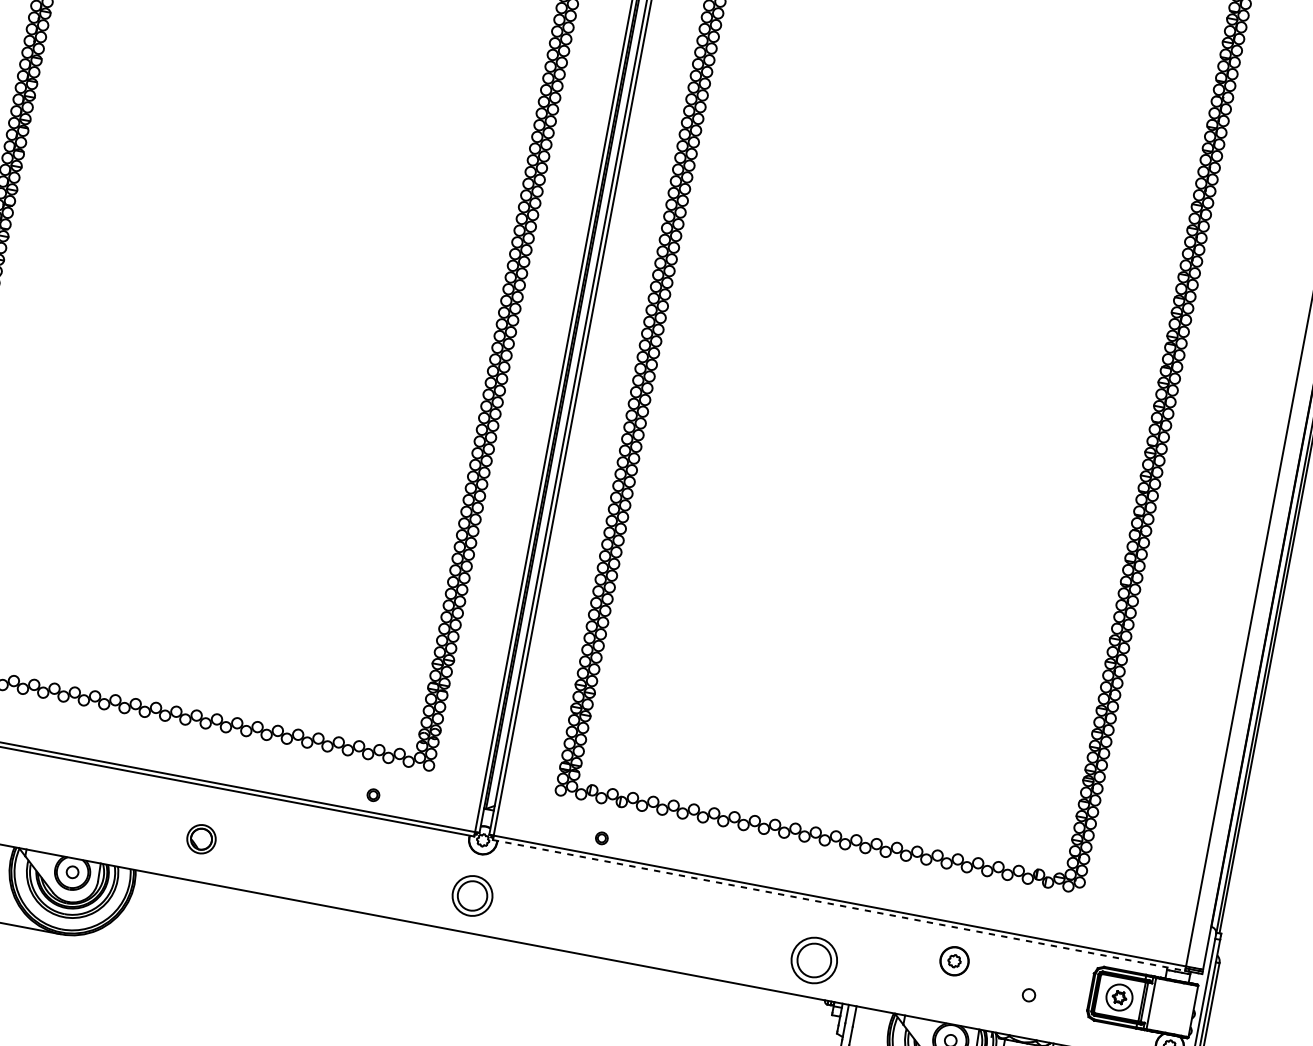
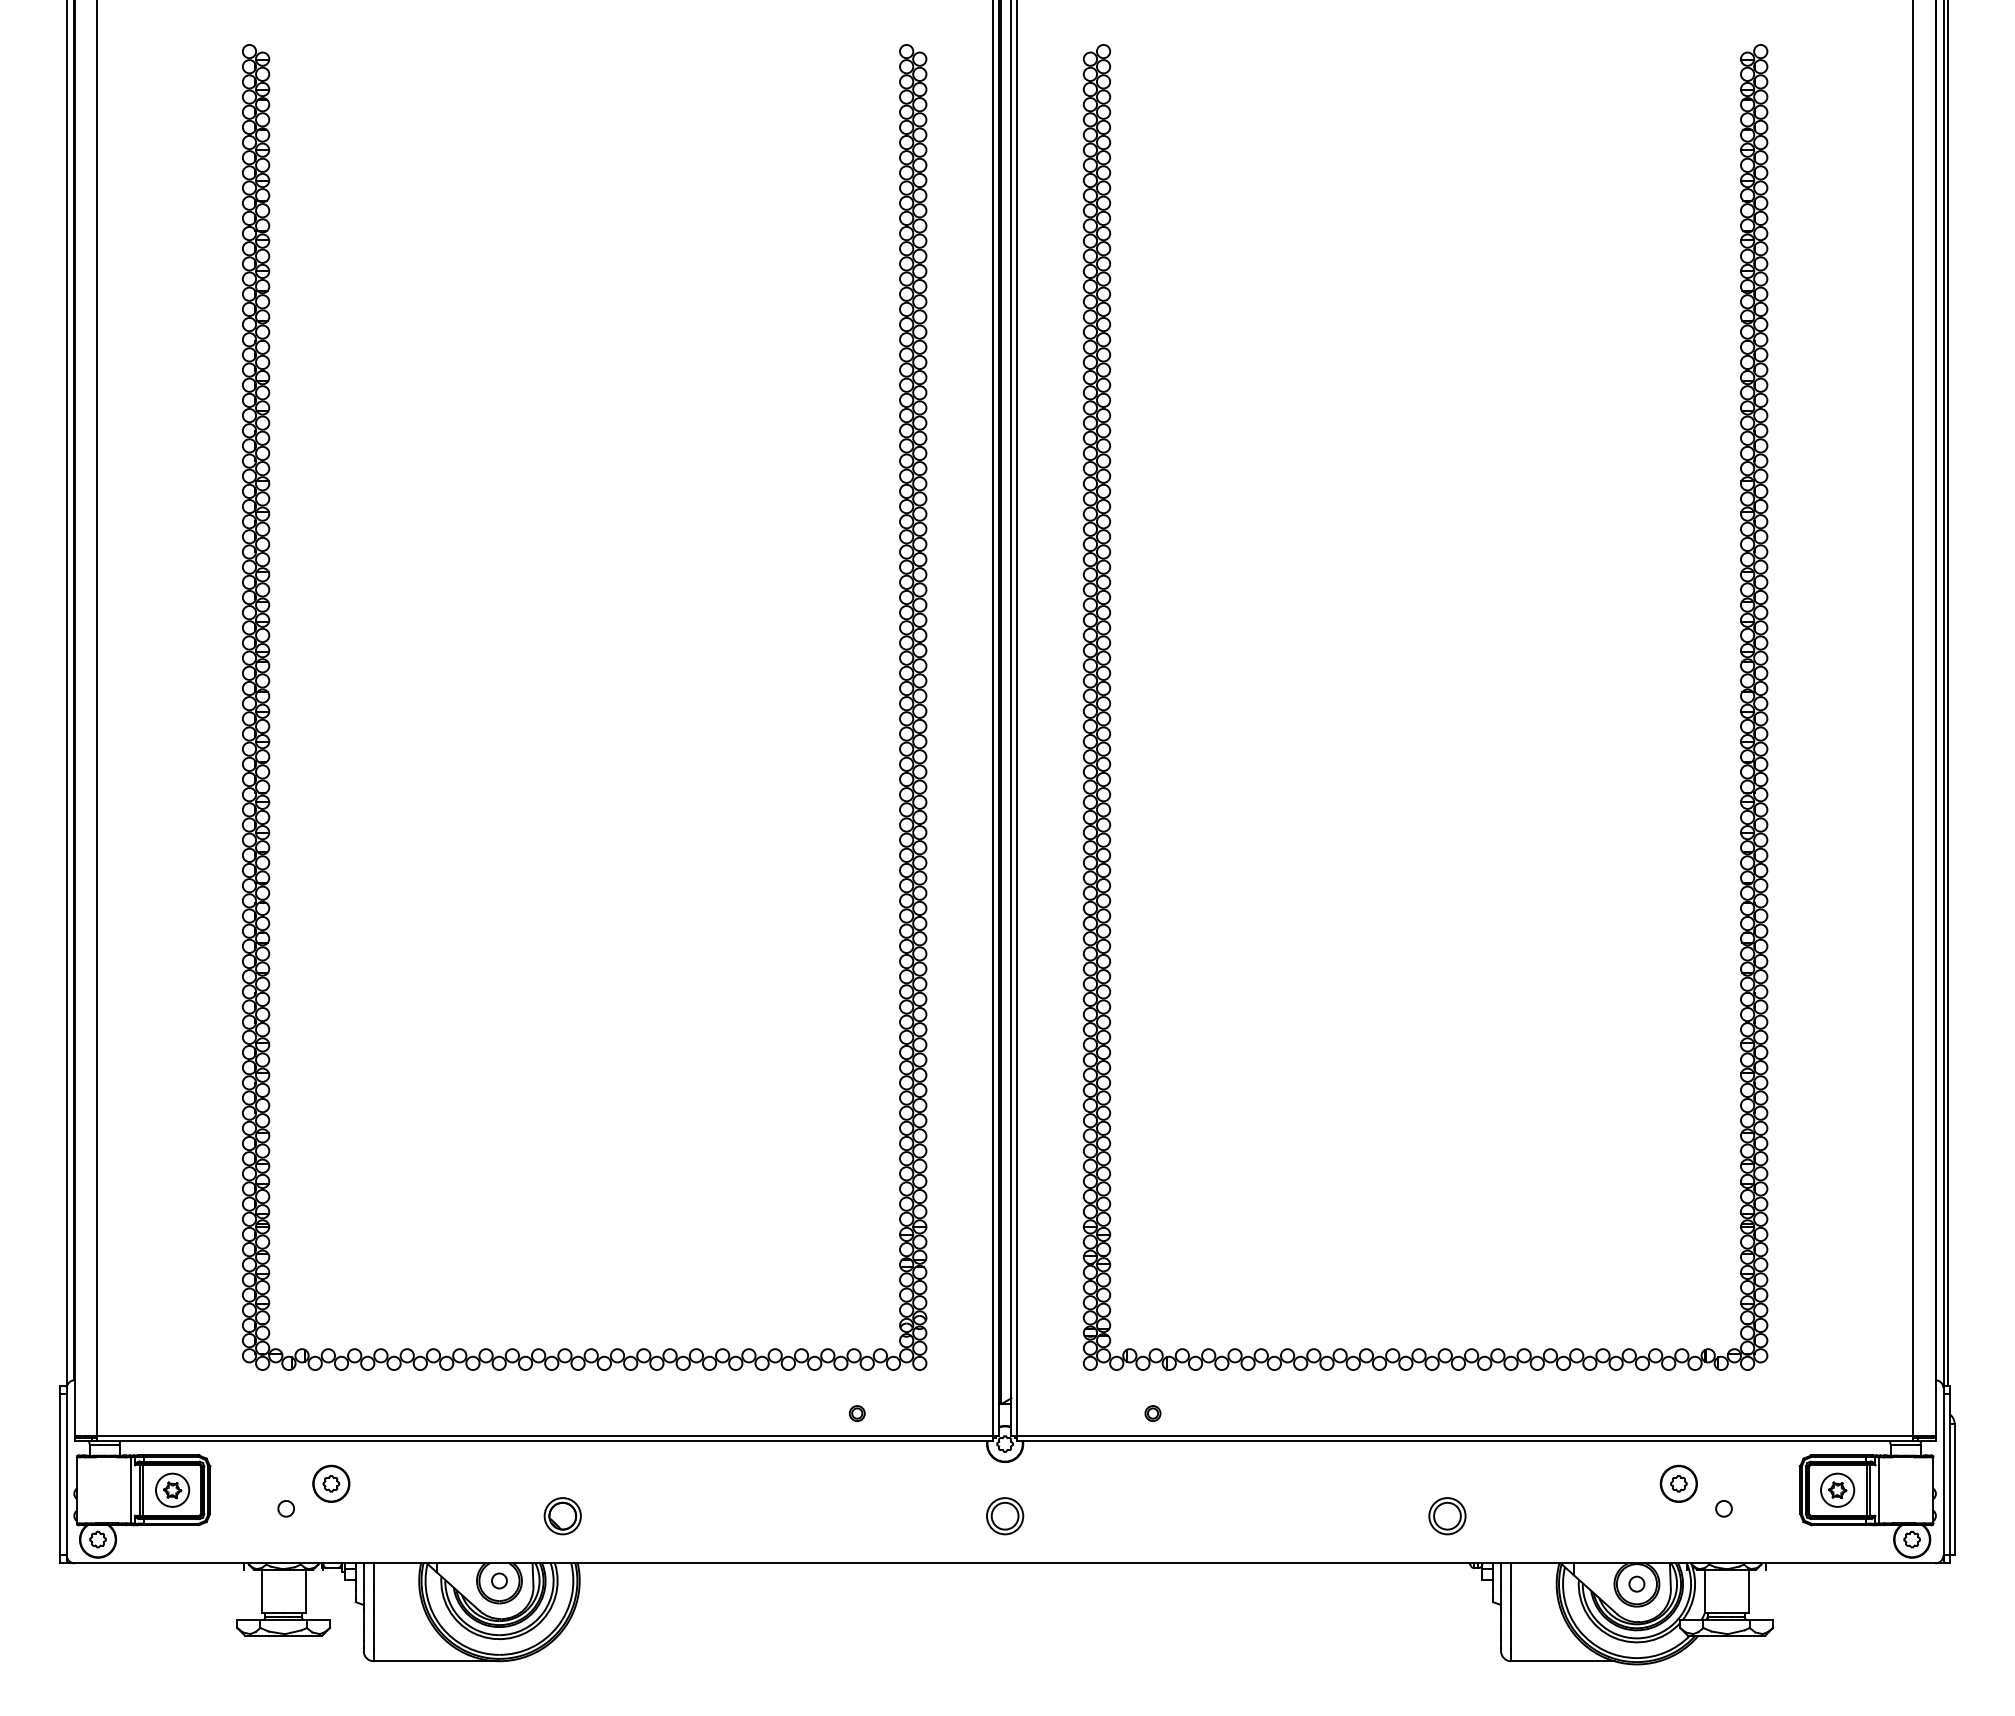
part: (201, 839) -> (562, 1516), moved
part: (472, 896) -> (1005, 1516), size x0.71
line: (839, 905) -> (1465, 1441), dashed -> solid
part: (814, 960) -> (1447, 1516), size x0.62
part: (954, 960) -> (1678, 1483), moved

